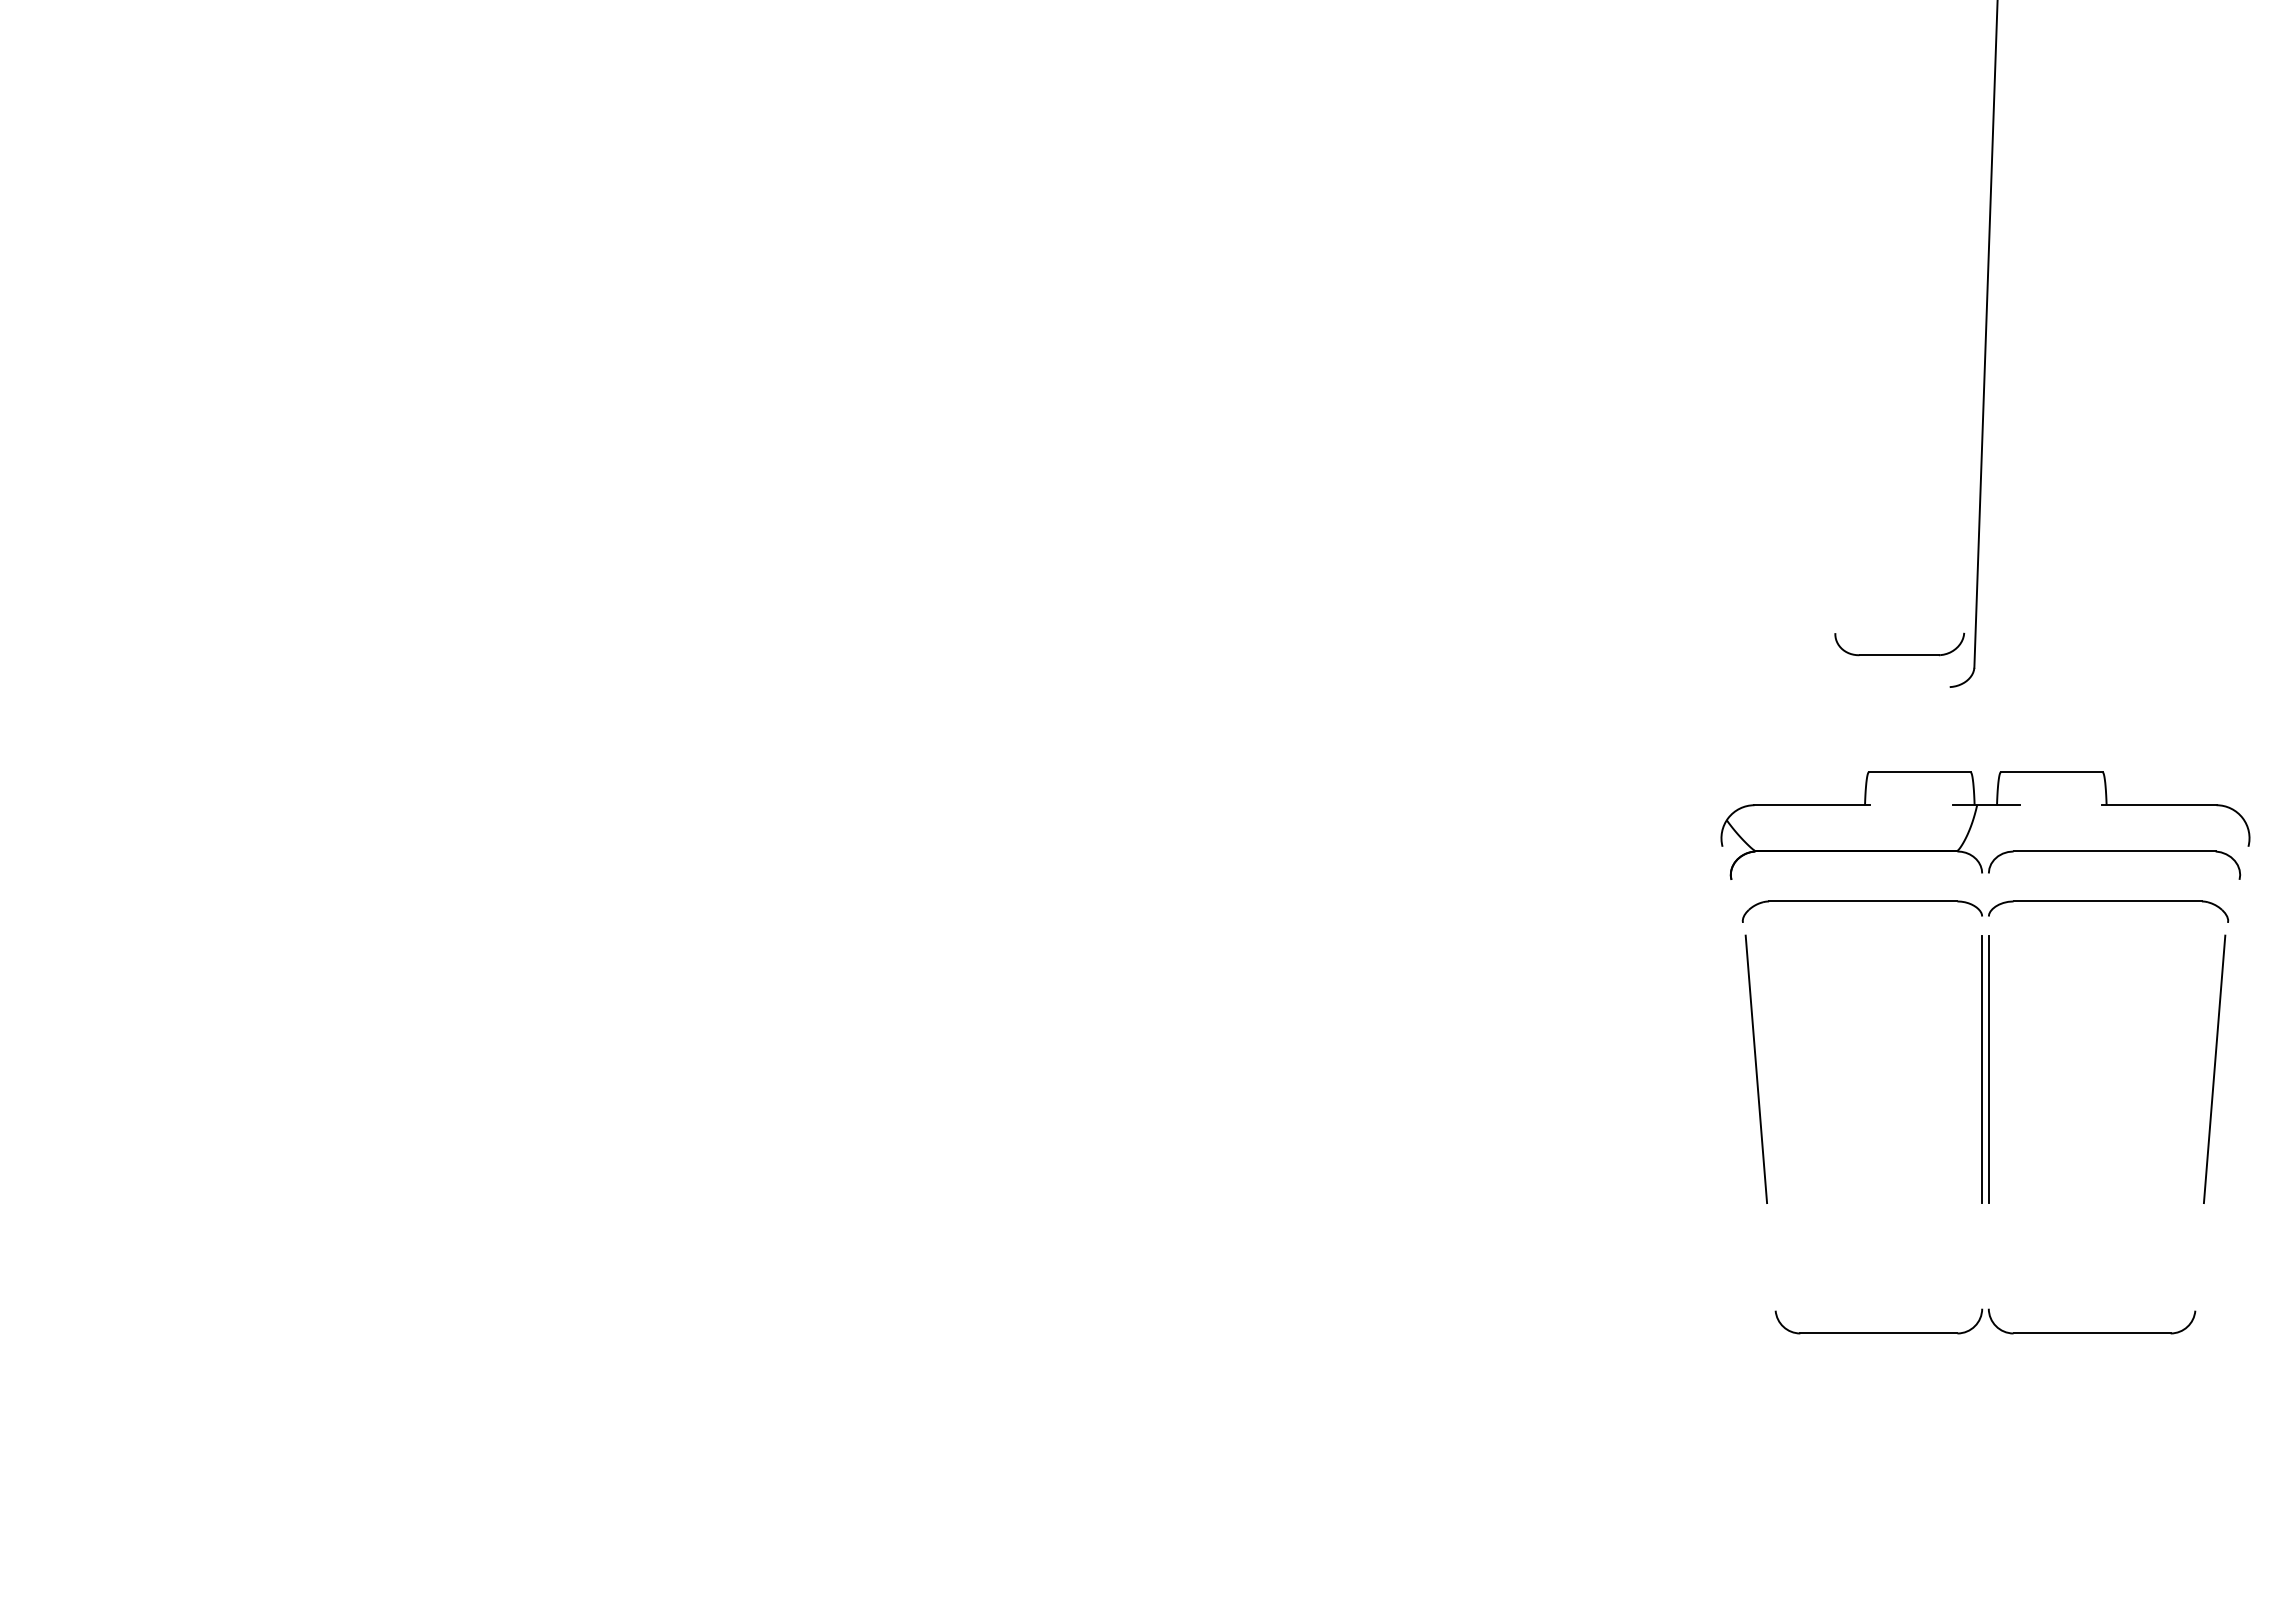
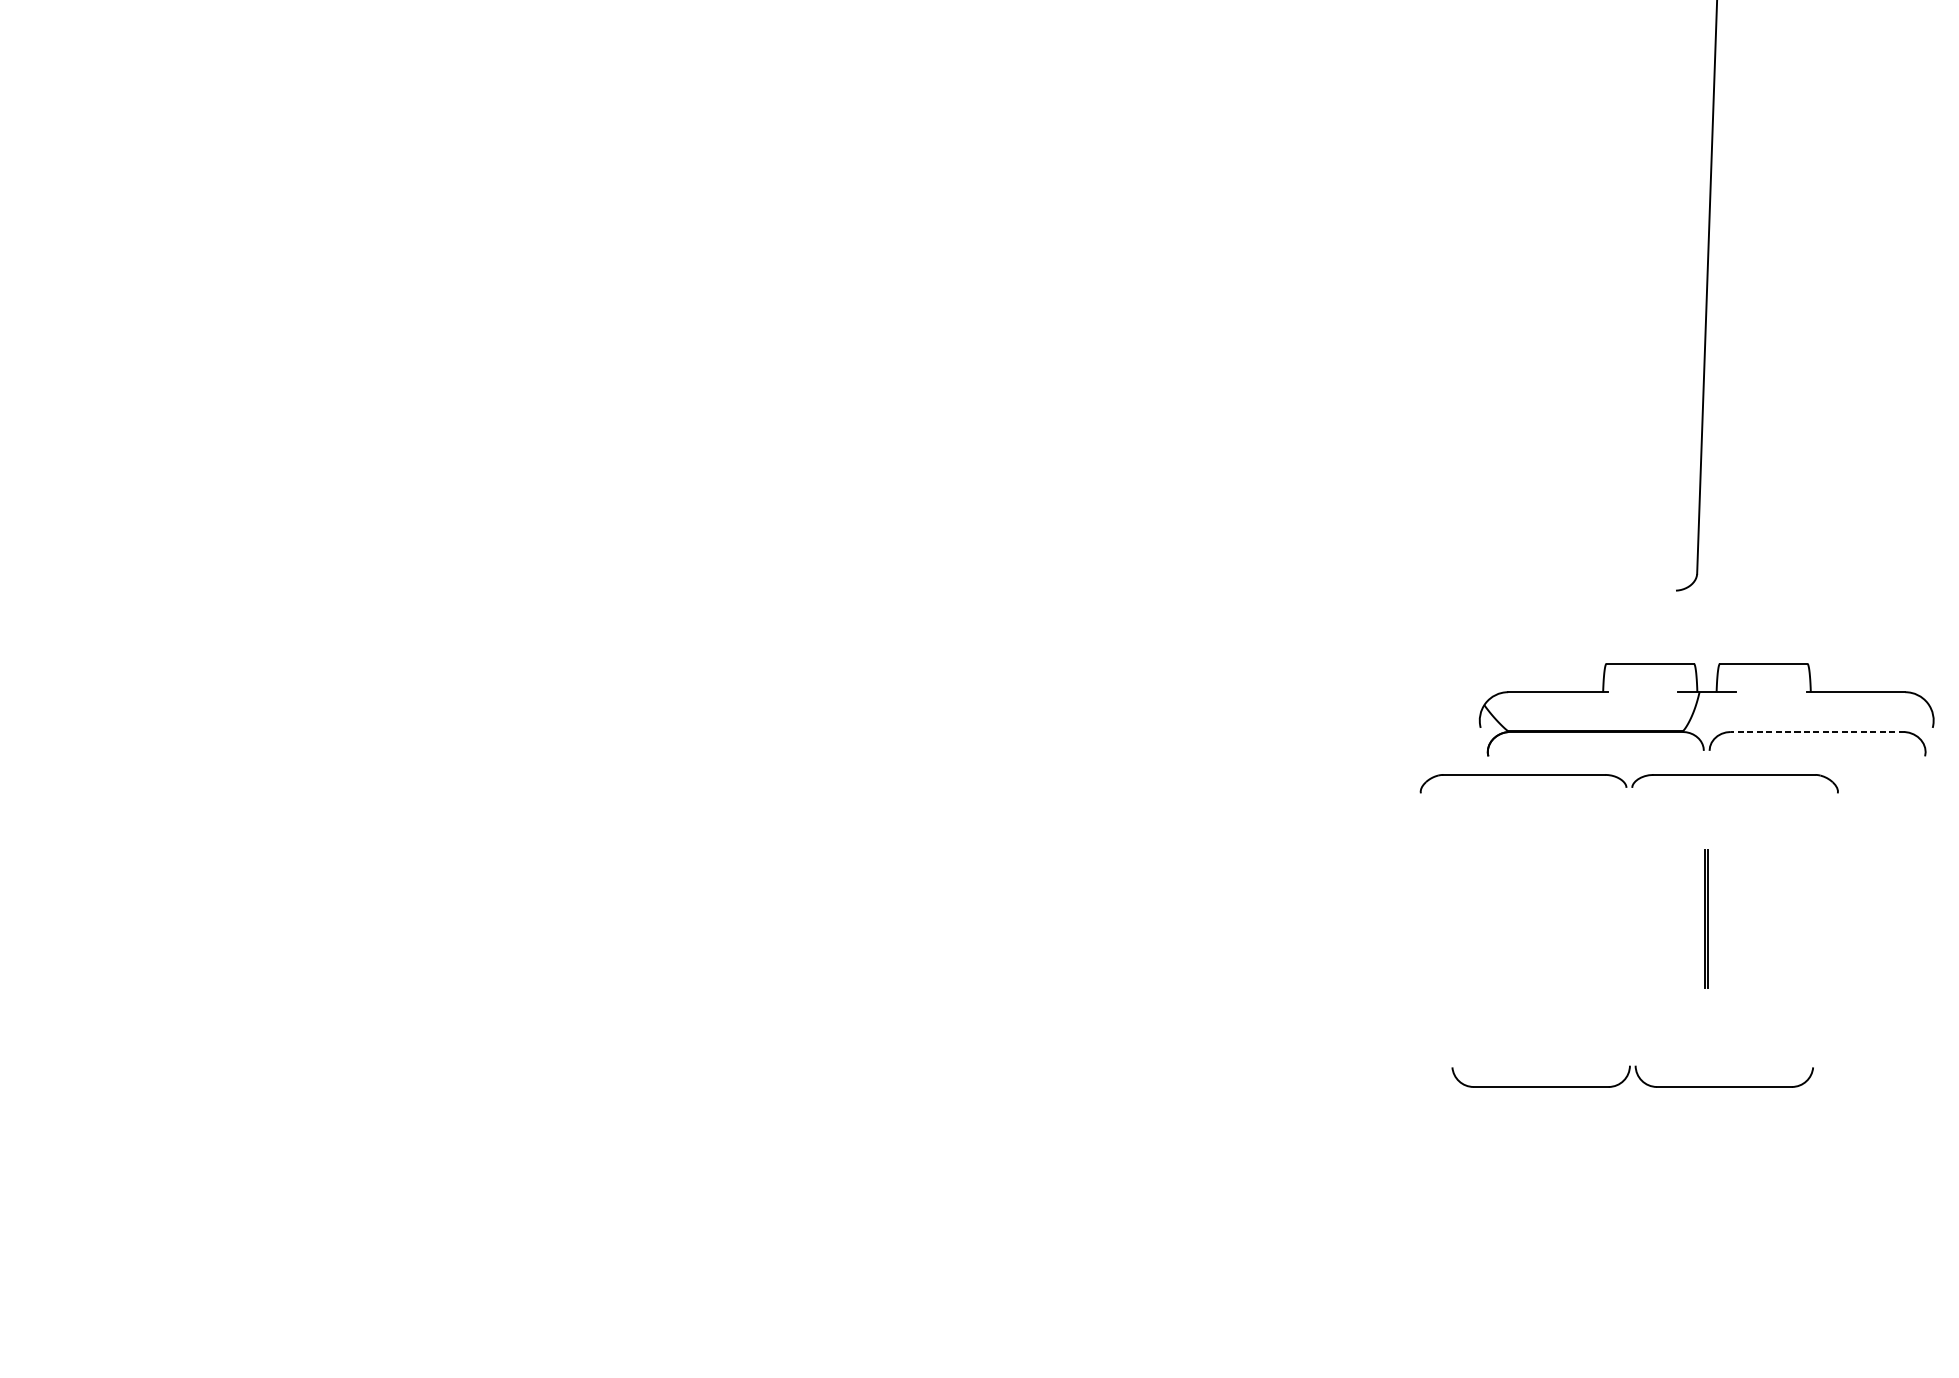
part: (1899, 654) -> (1632, 562), removed
line: (2114, 851) -> (1817, 731), solid -> dashed
part: (1985, 911) -> (1629, 783), moved
line: (2214, 1068) -> (1903, 918), removed
line: (1756, 1069) -> (1509, 919), removed
part: (1985, 1069) -> (1706, 919), size x0.6
part: (1985, 1321) -> (1632, 1076), moved

